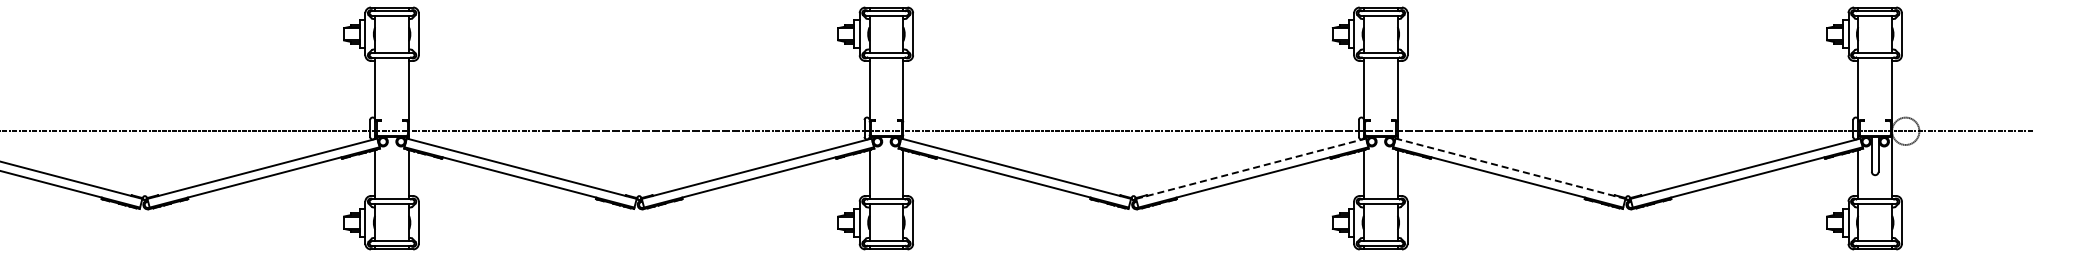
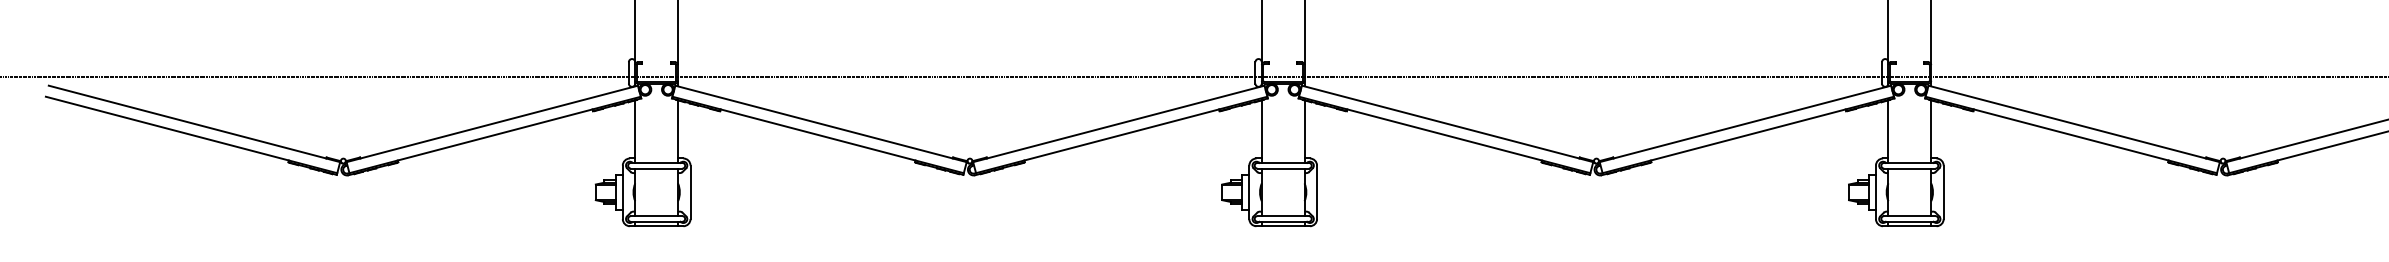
line: (1251, 168) -> (1745, 123), dashed -> solid
line: (1510, 168) -> (2074, 123), dashed -> solid

